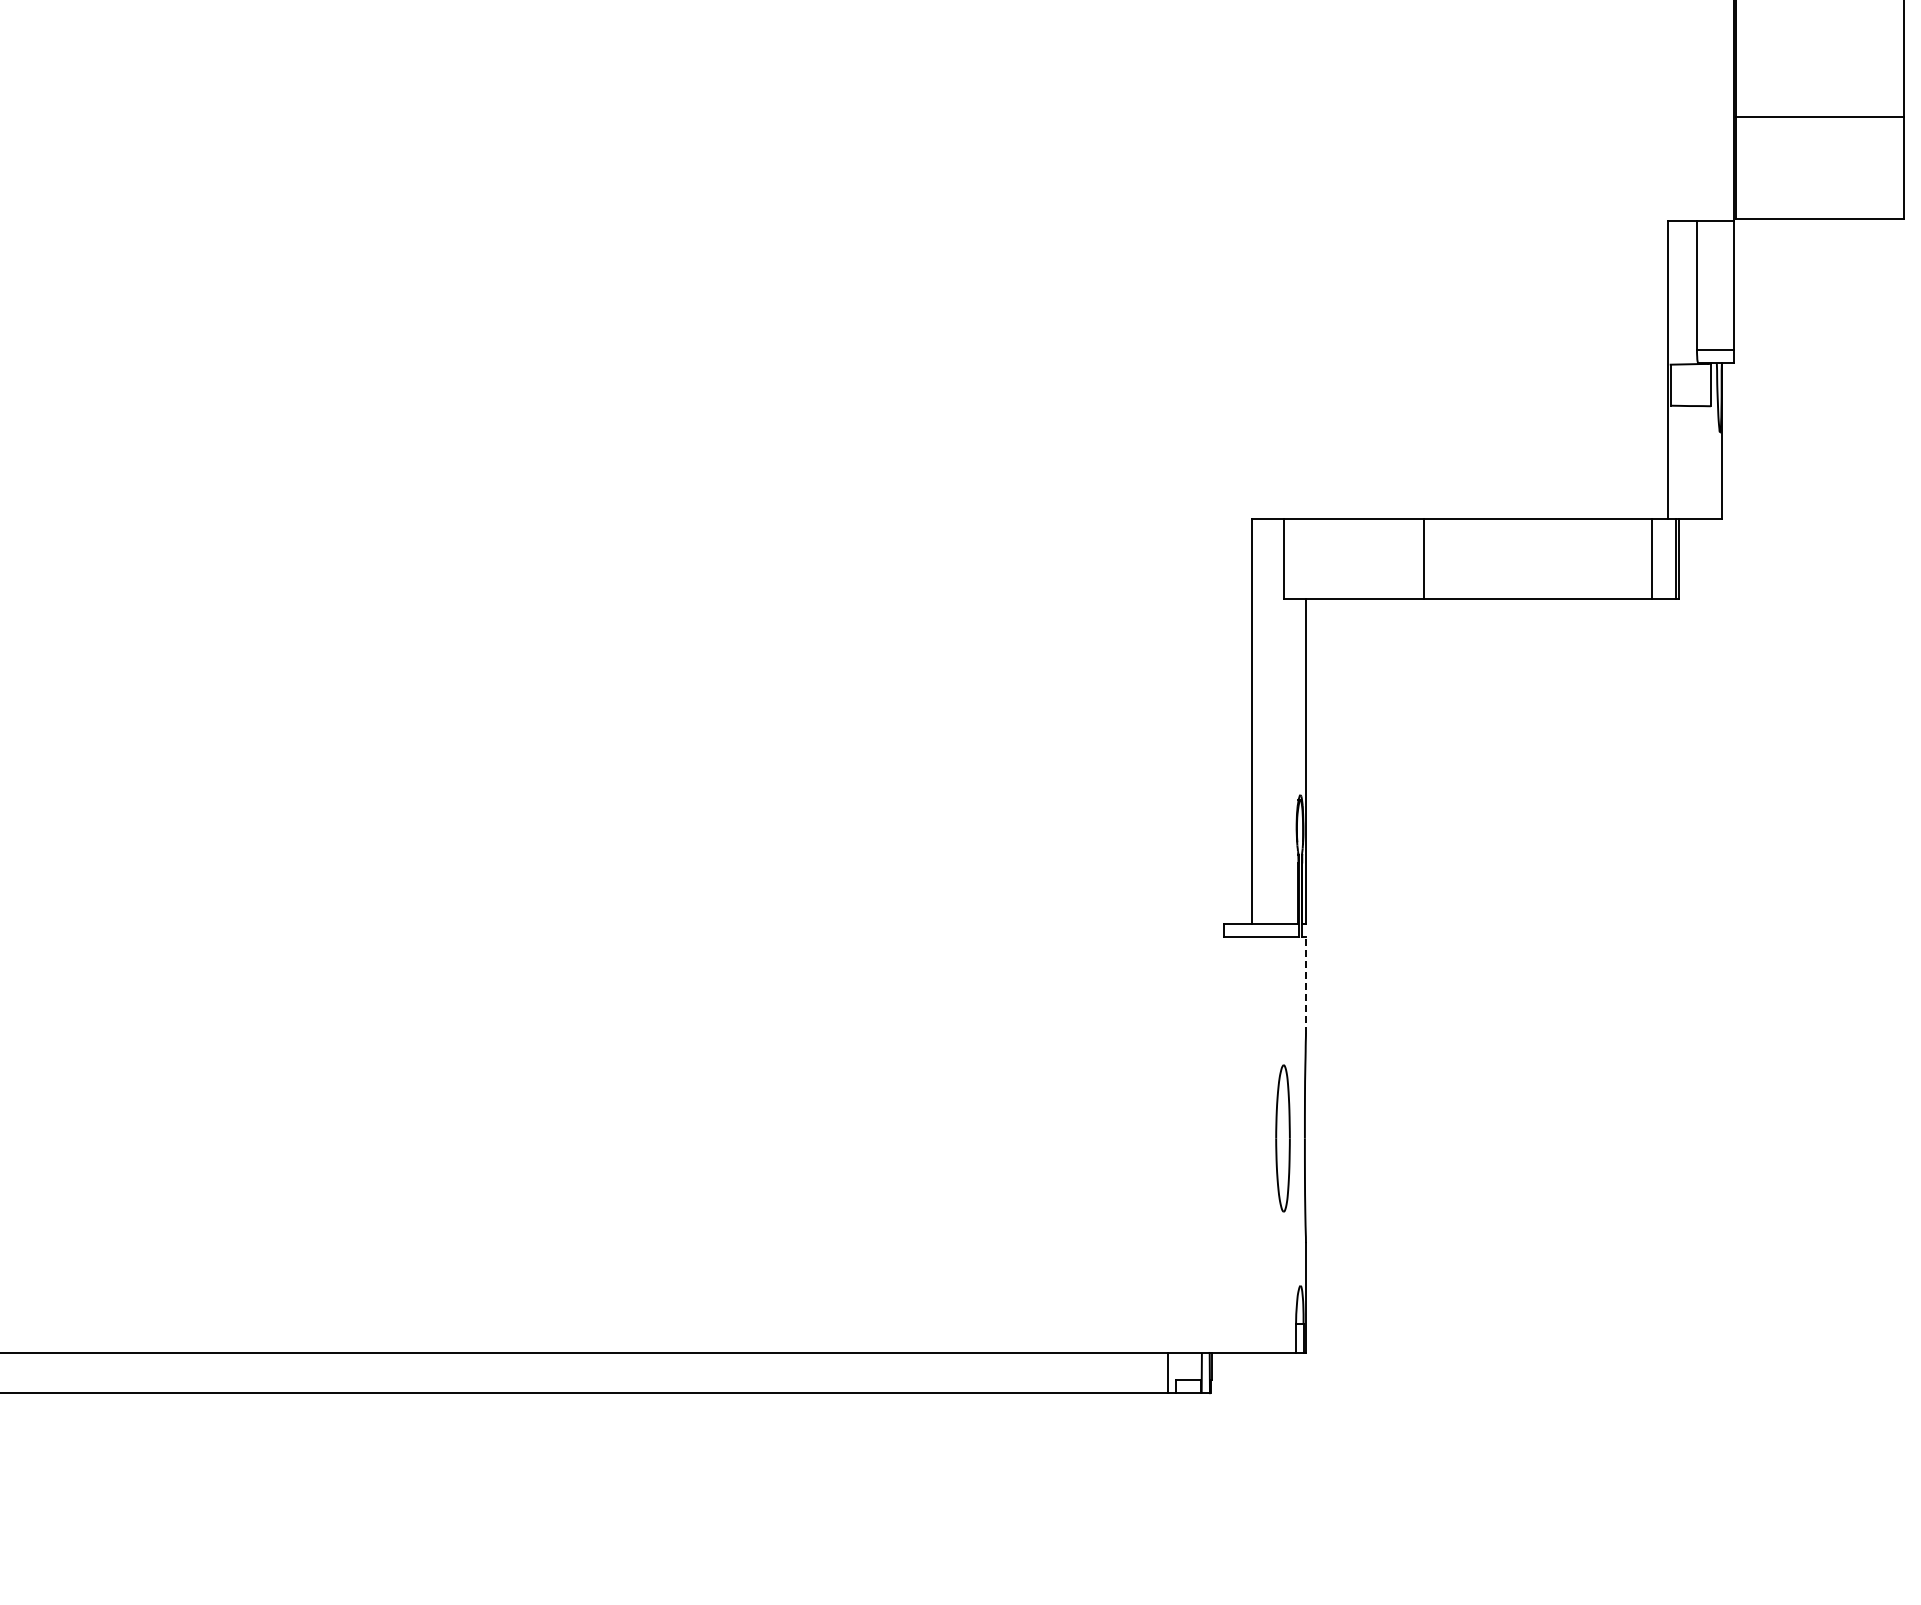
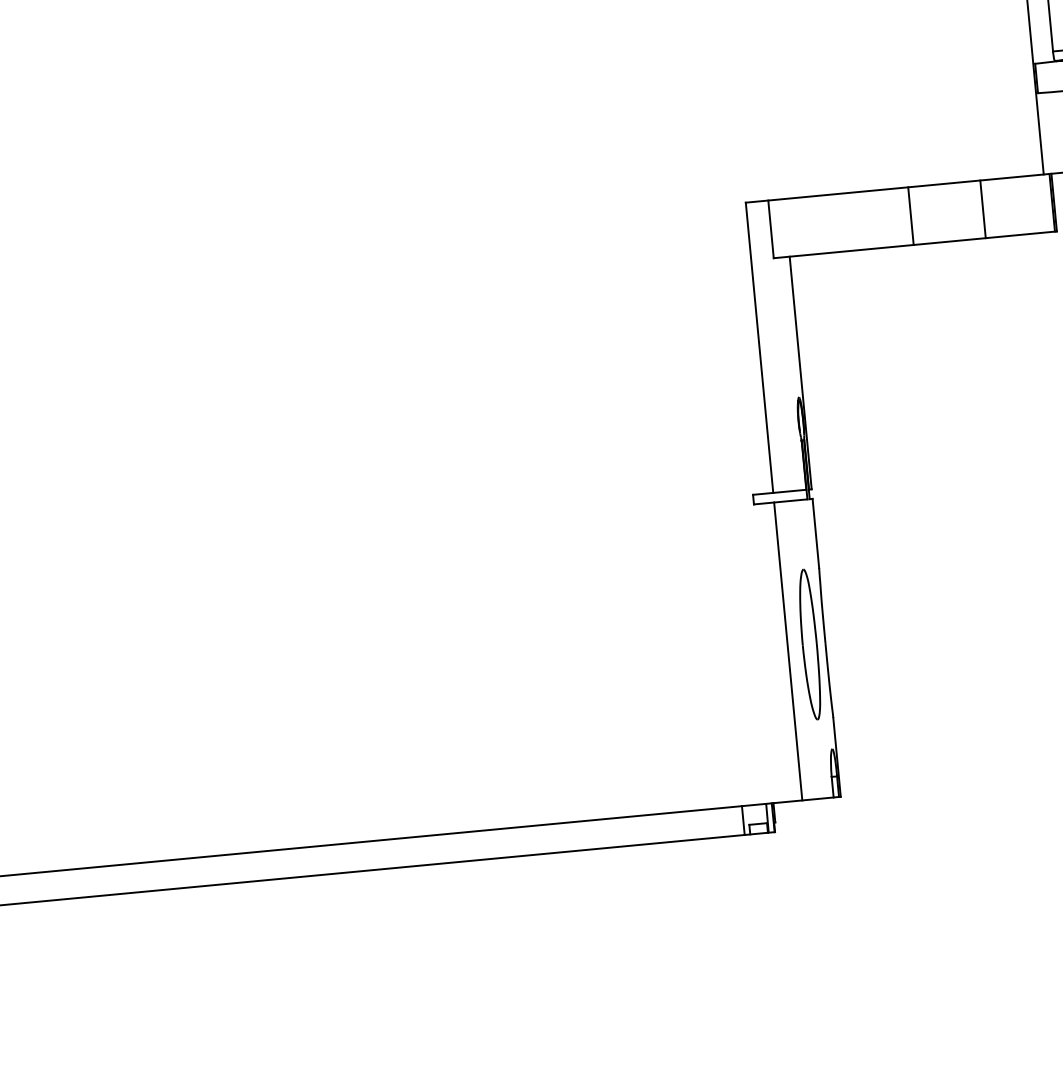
line: (1423, 558) -> (910, 215), moved
line: (1651, 558) -> (982, 208), moved
line: (1305, 985) -> (815, 533), dashed -> solid
part: (1282, 1138) -> (809, 644), size x1.43
line: (1252, 1144) -> (788, 651), added

